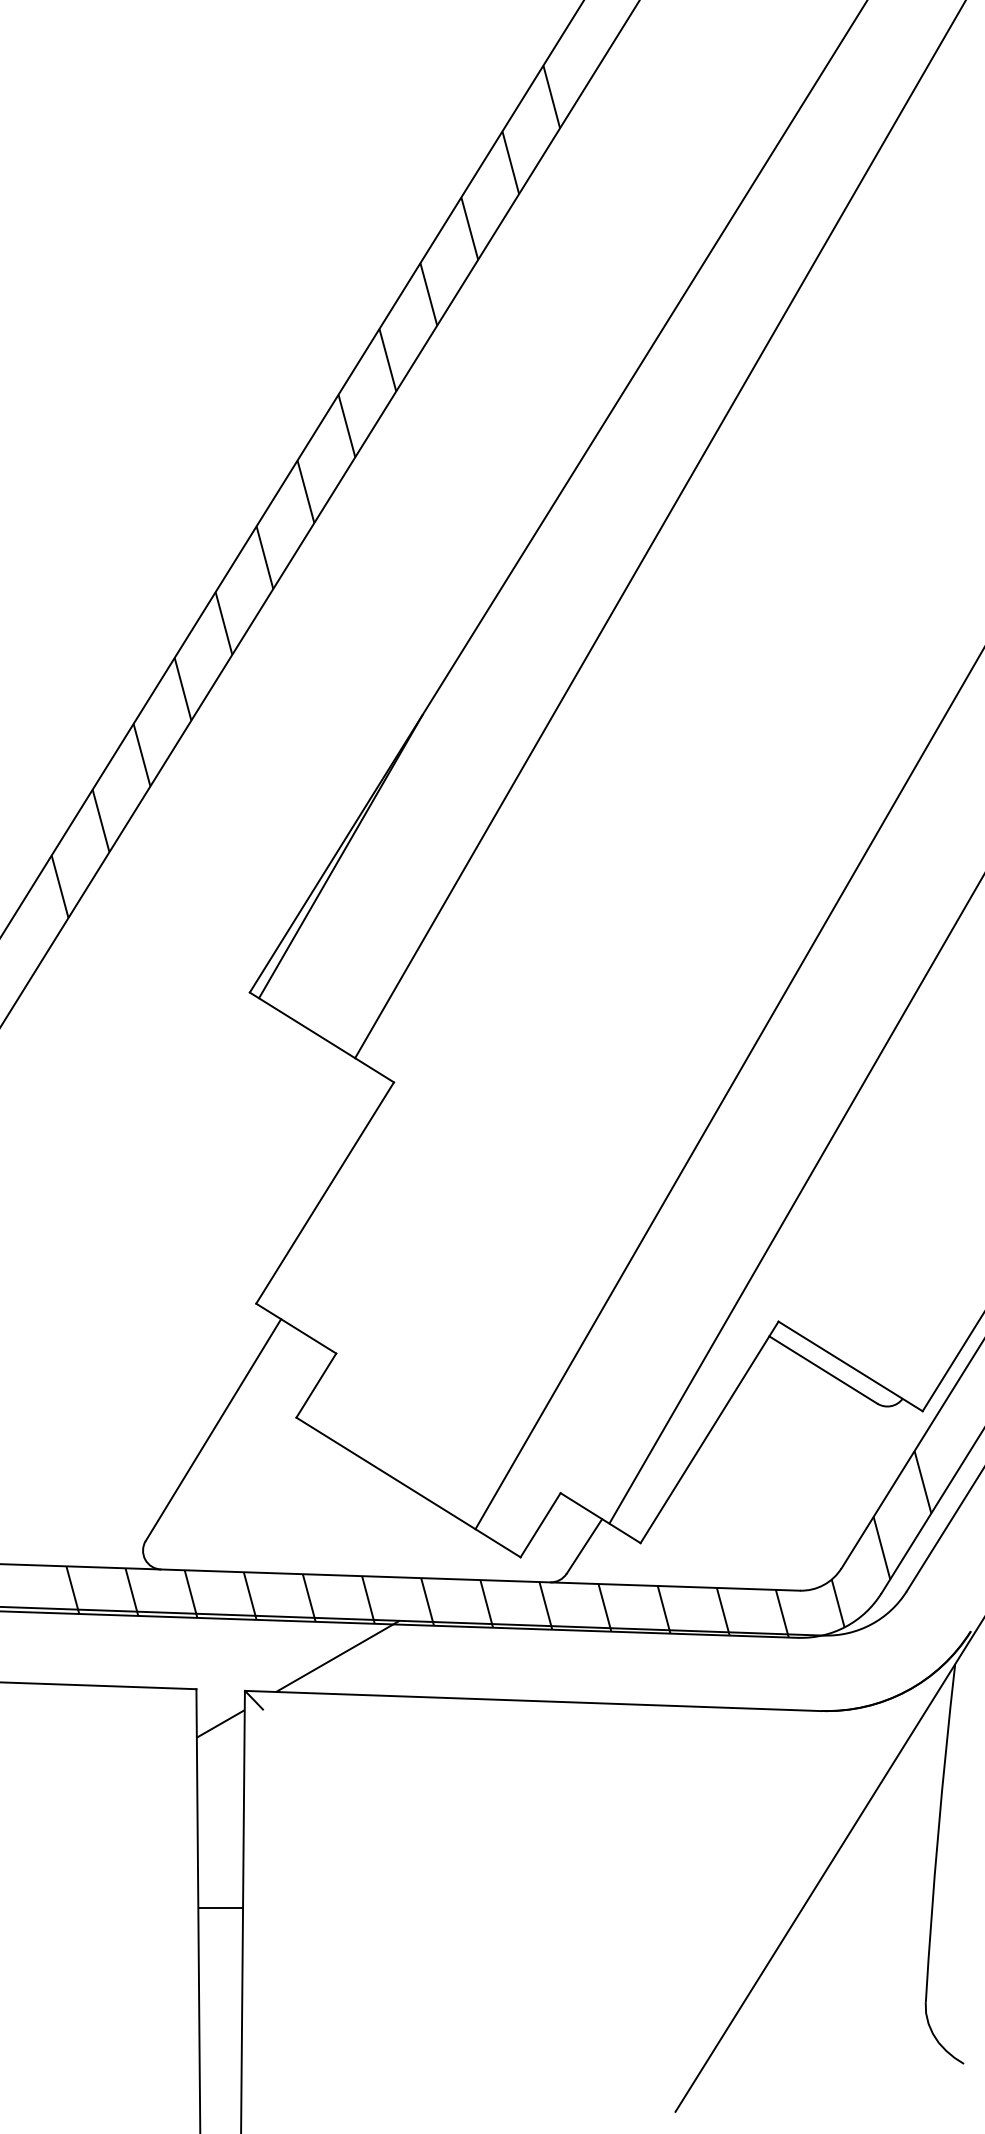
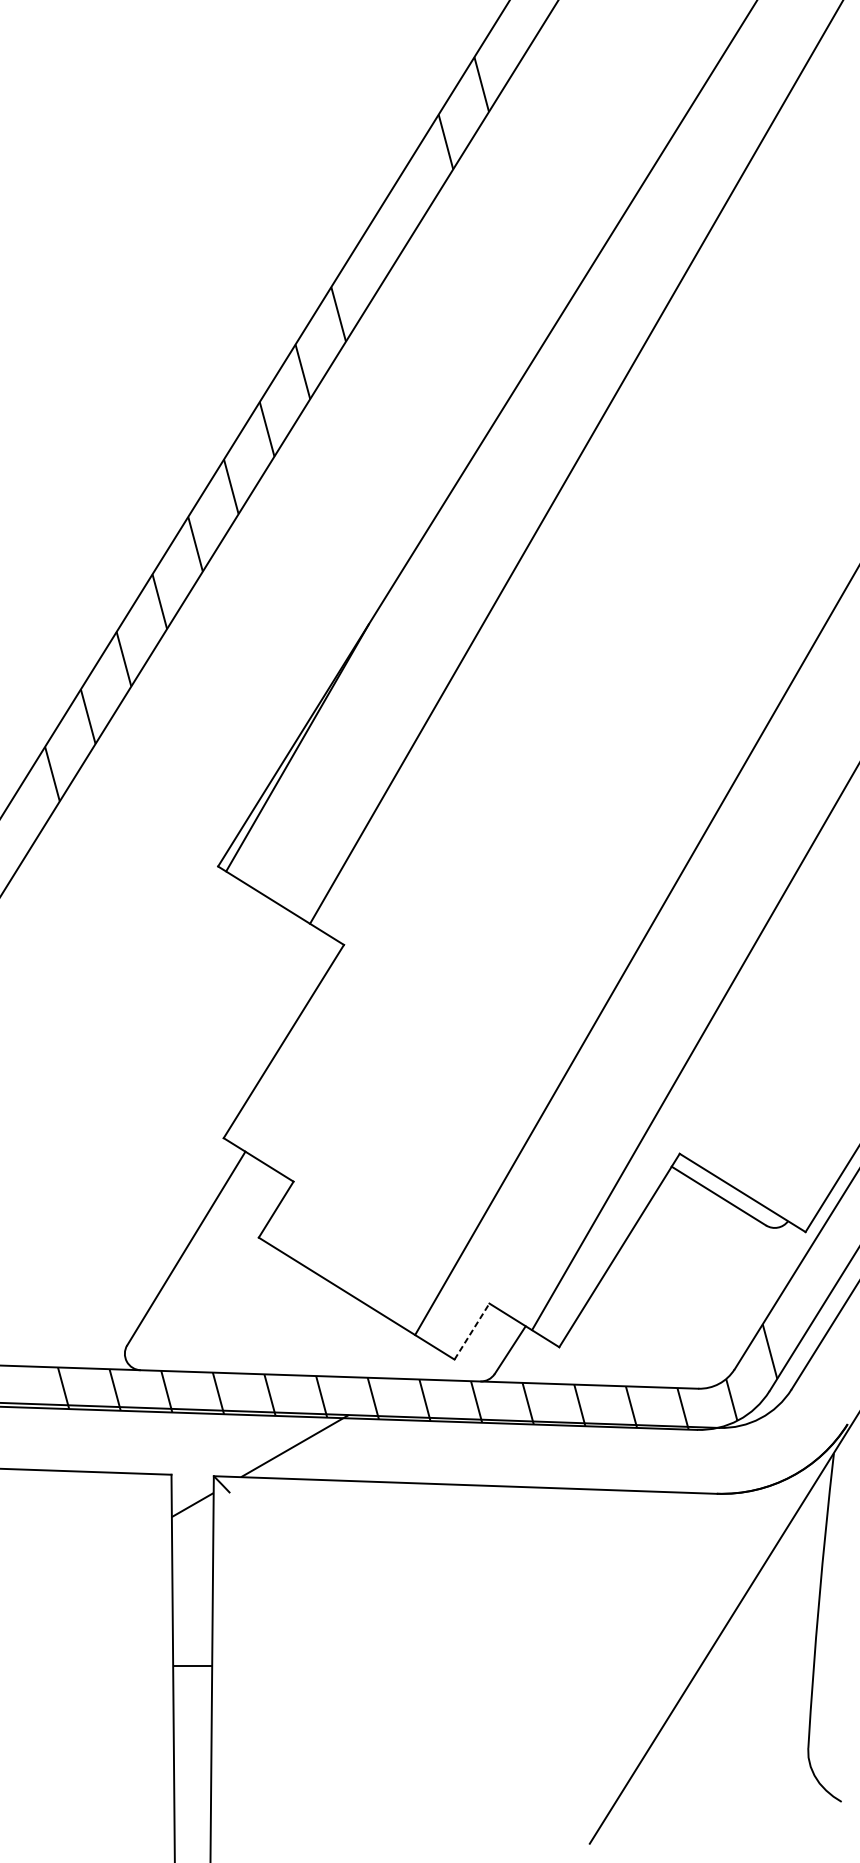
line: (469, 228) -> (409, 199), removed
line: (428, 294) -> (374, 257), removed
line: (922, 1482) -> (805, 1294), removed
line: (540, 1525) -> (471, 1331), solid -> dashed

